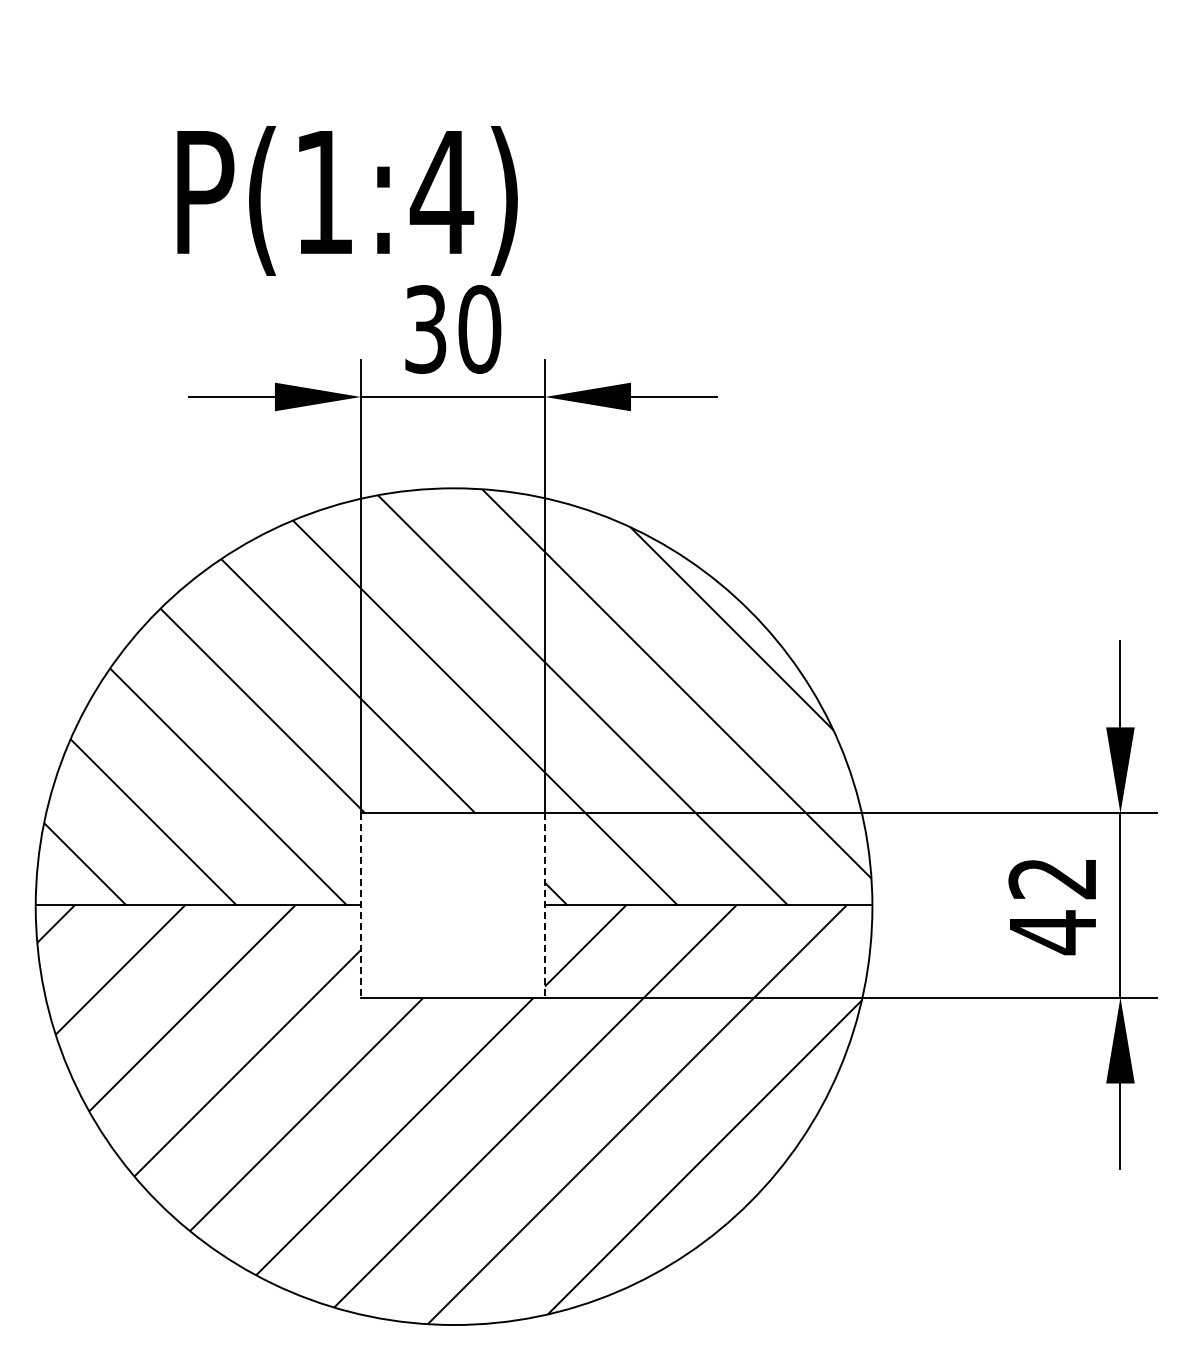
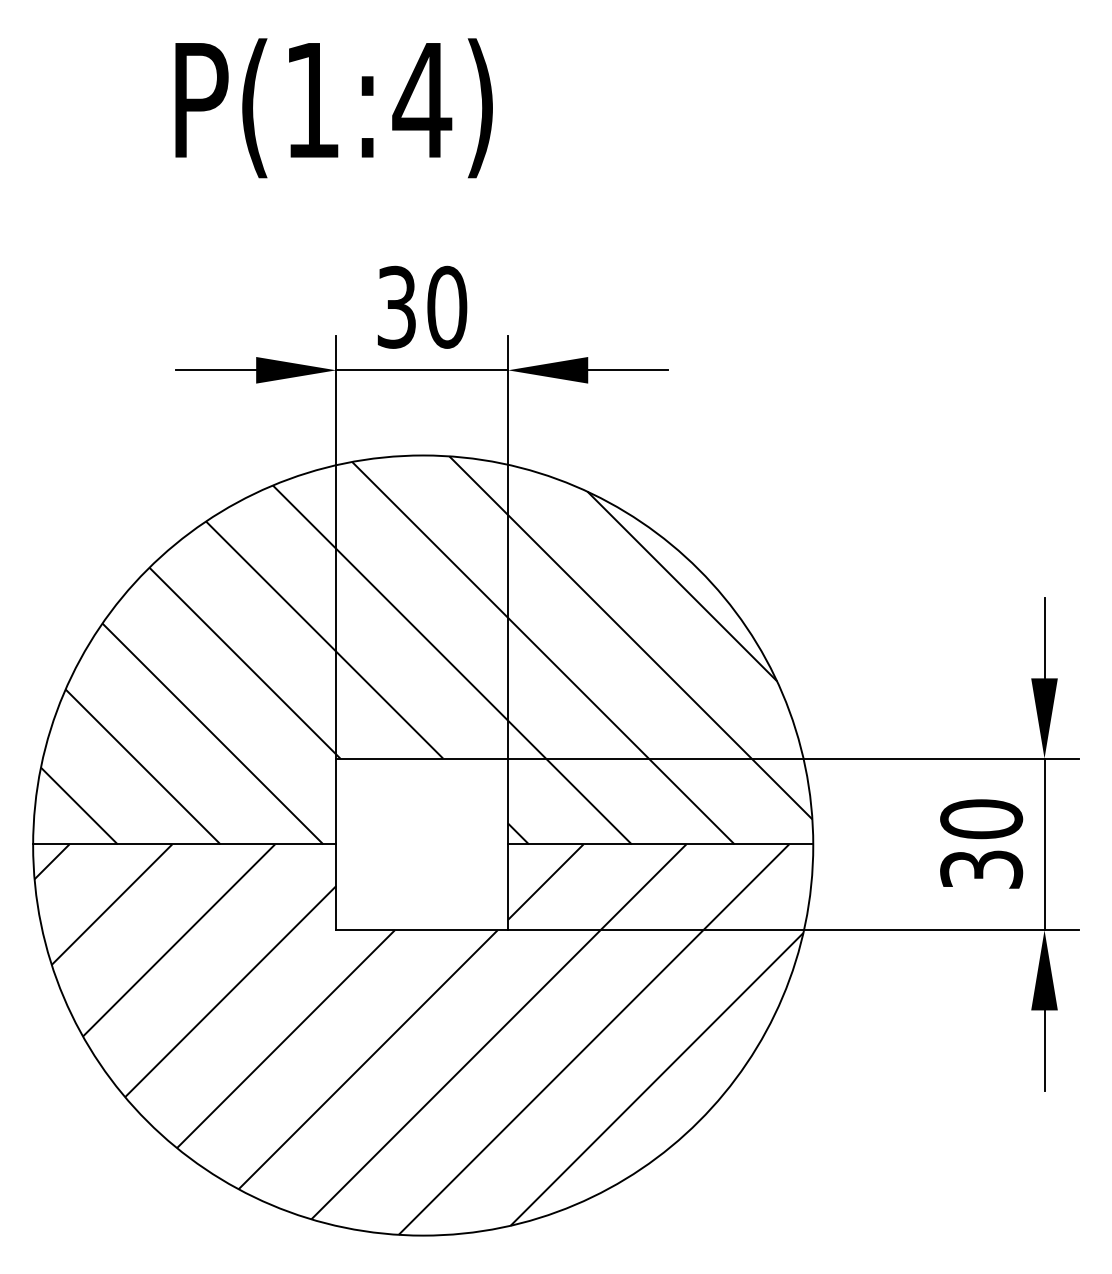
text: (347, 200) -> (334, 107), moved
line: (360, 905) -> (335, 844), dashed -> solid
line: (545, 905) -> (508, 844), dashed -> solid
text: (1052, 906) -> (981, 845), 42 -> 30

